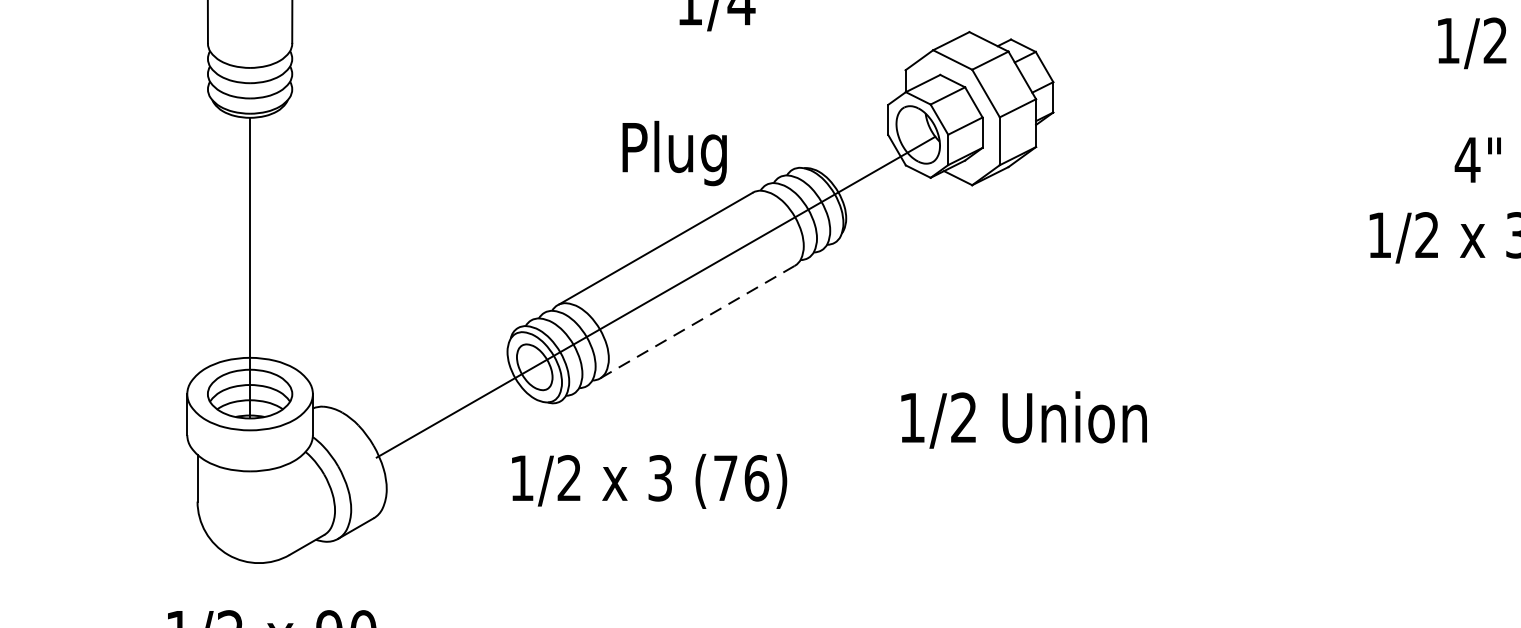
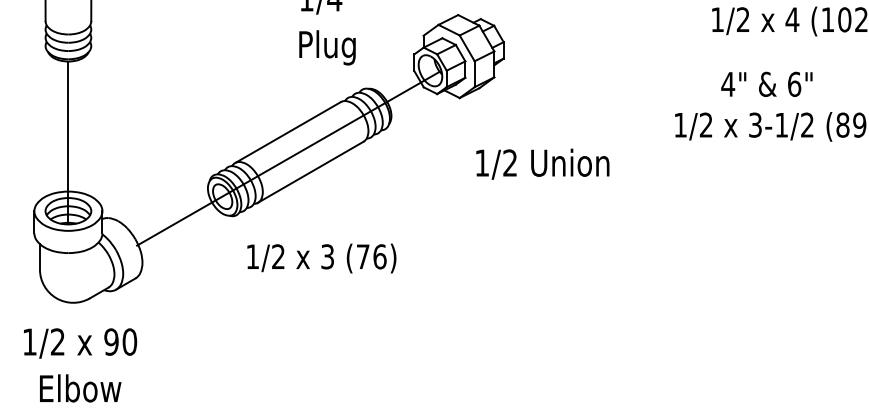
text: (674, 152) -> (327, 47), moved
line: (694, 322) -> (309, 172), dashed -> solid
text: (1023, 418) -> (542, 163), moved
text: (648, 481) -> (321, 258), moved

